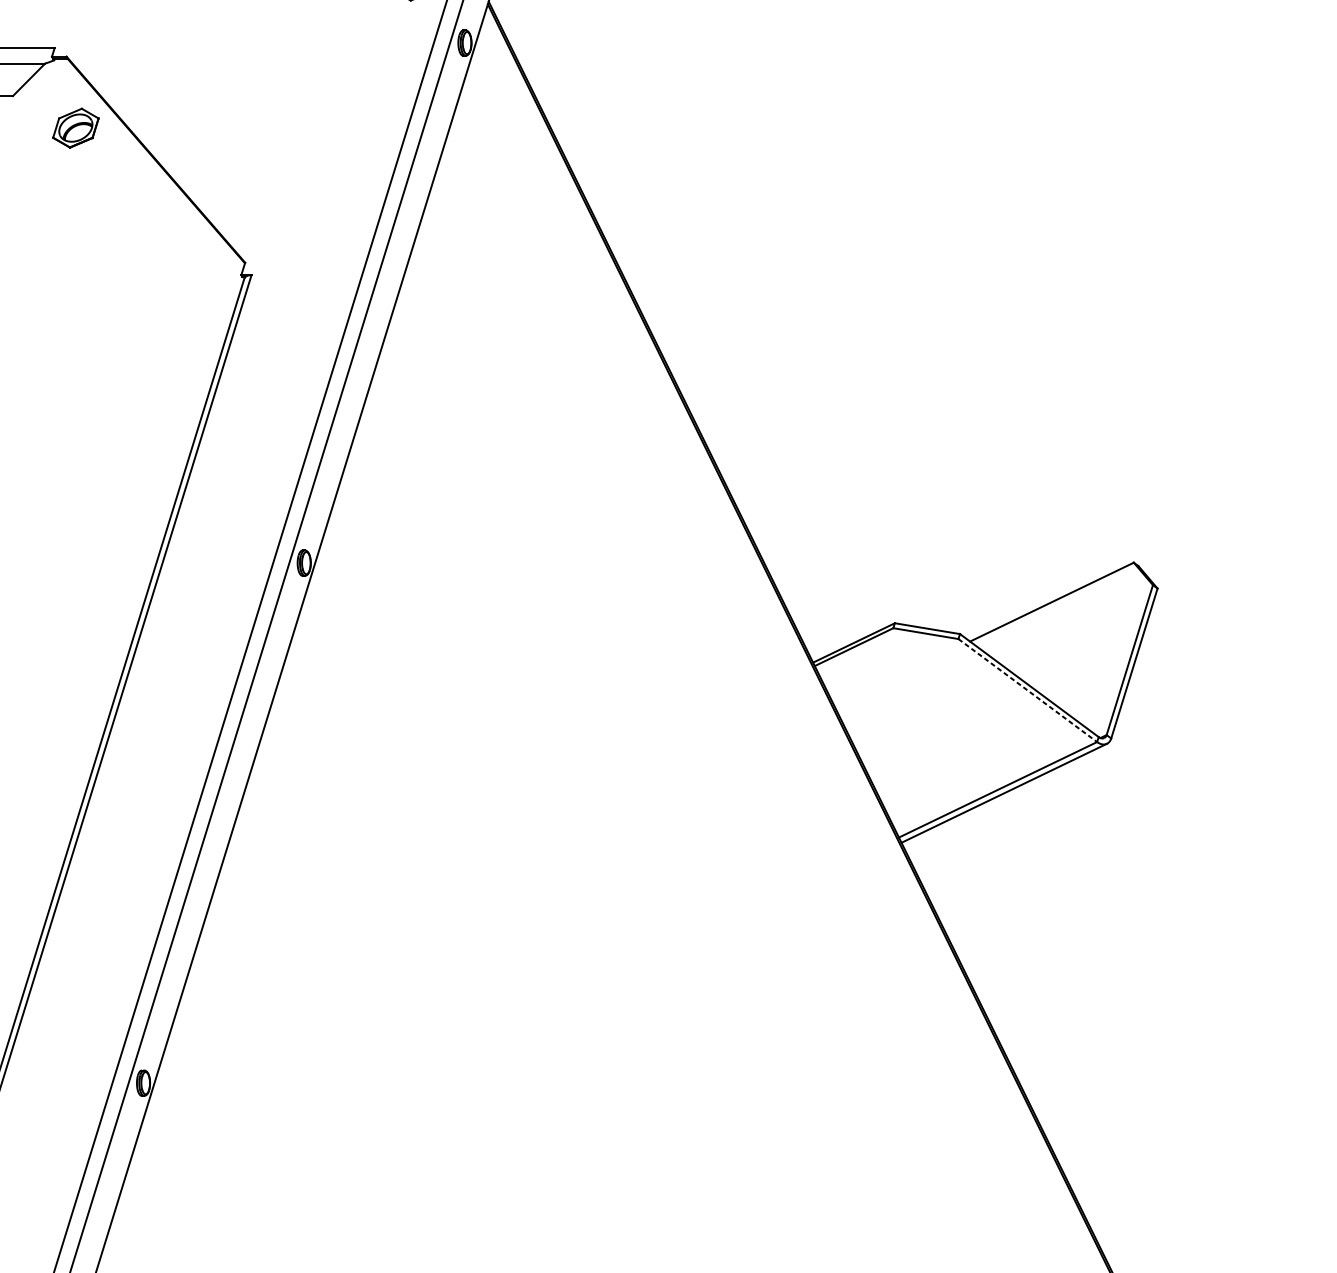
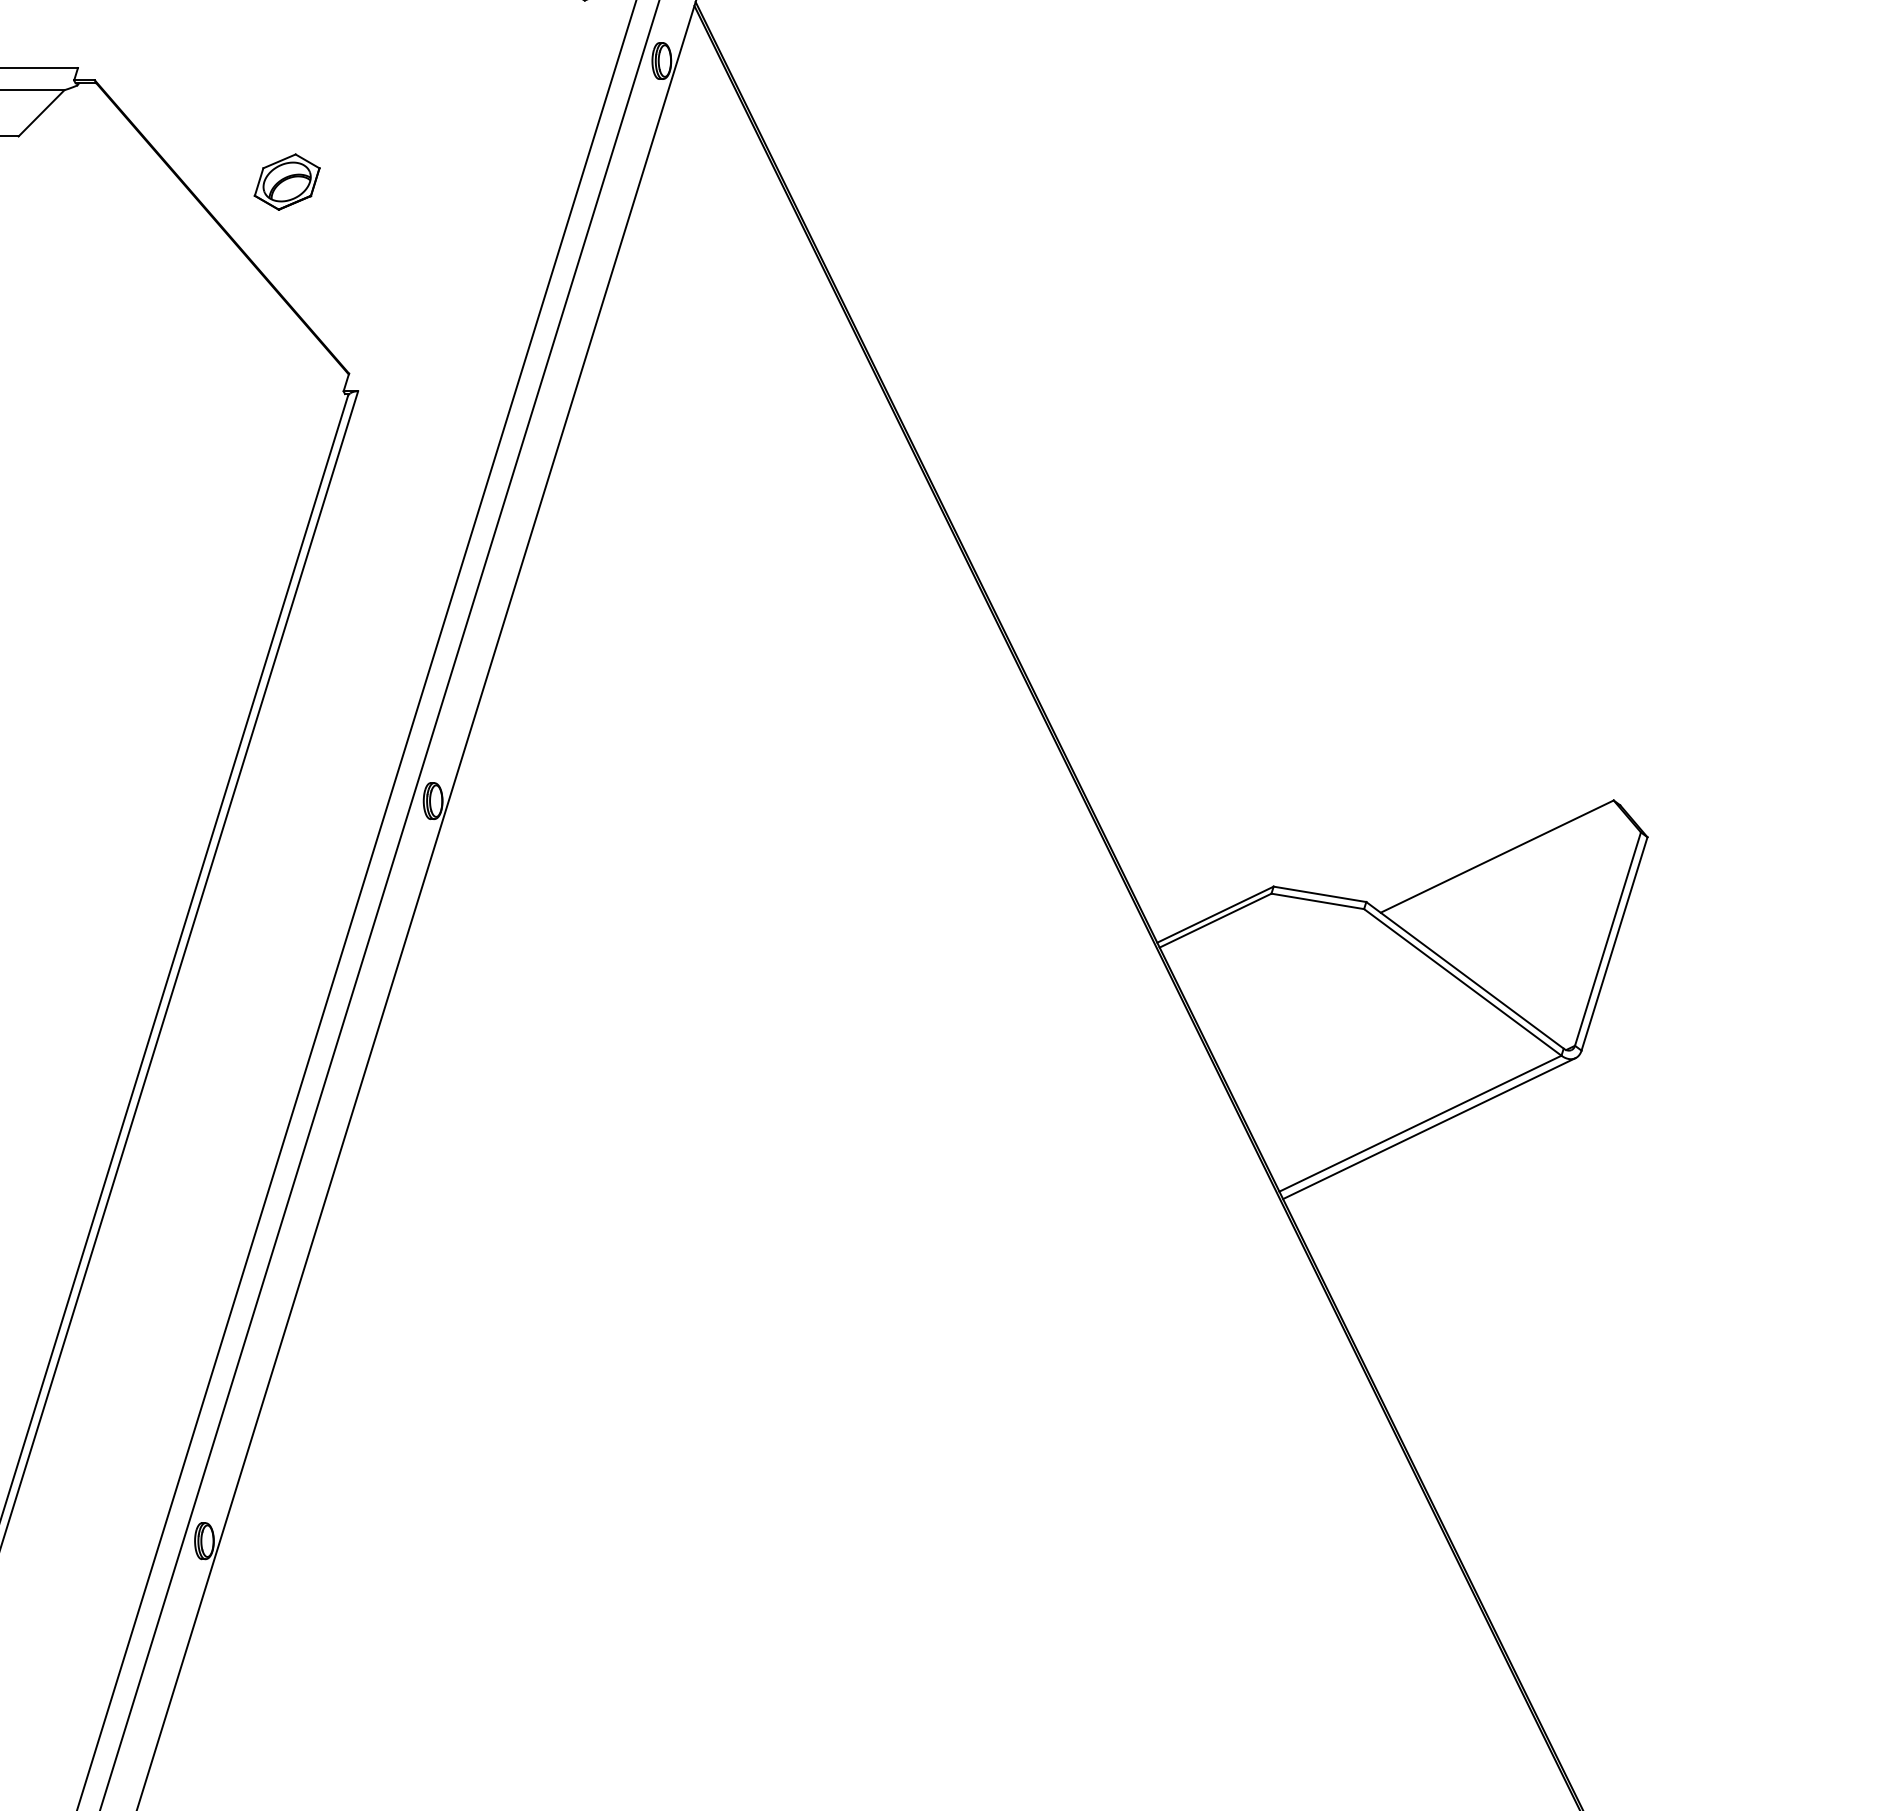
part: (75, 127) -> (286, 181), moved
line: (1027, 690) -> (1462, 982), dashed -> solid

